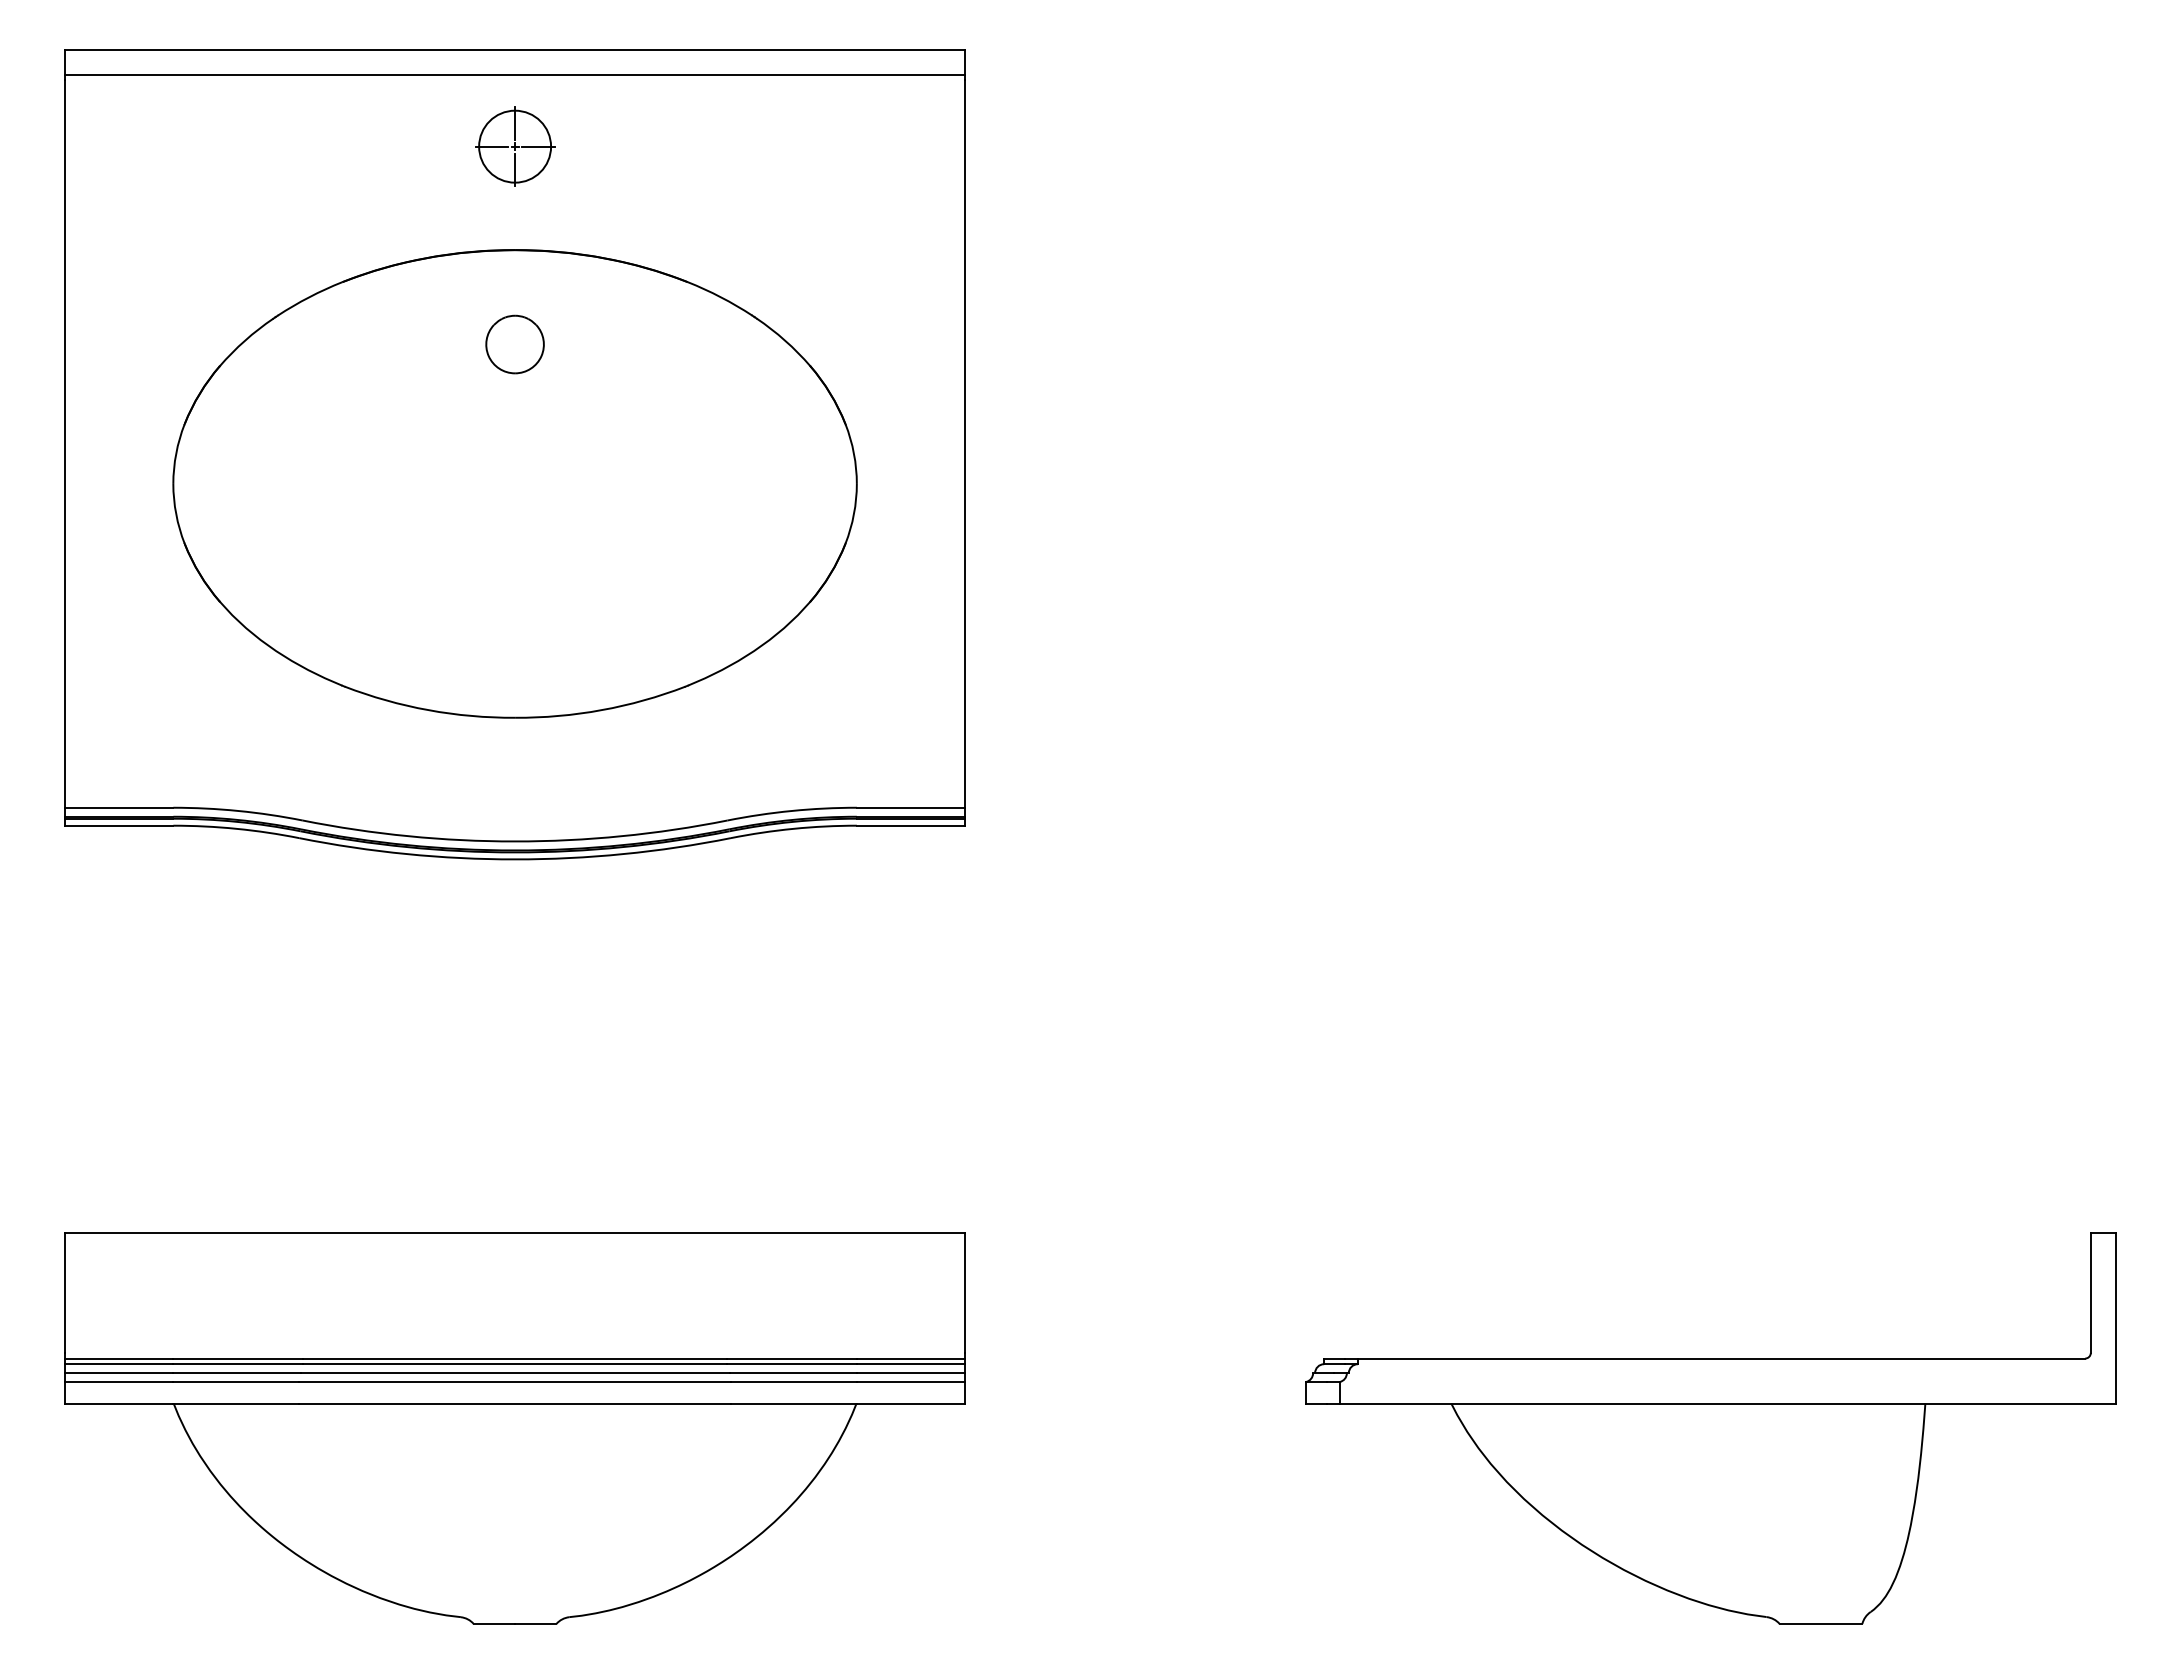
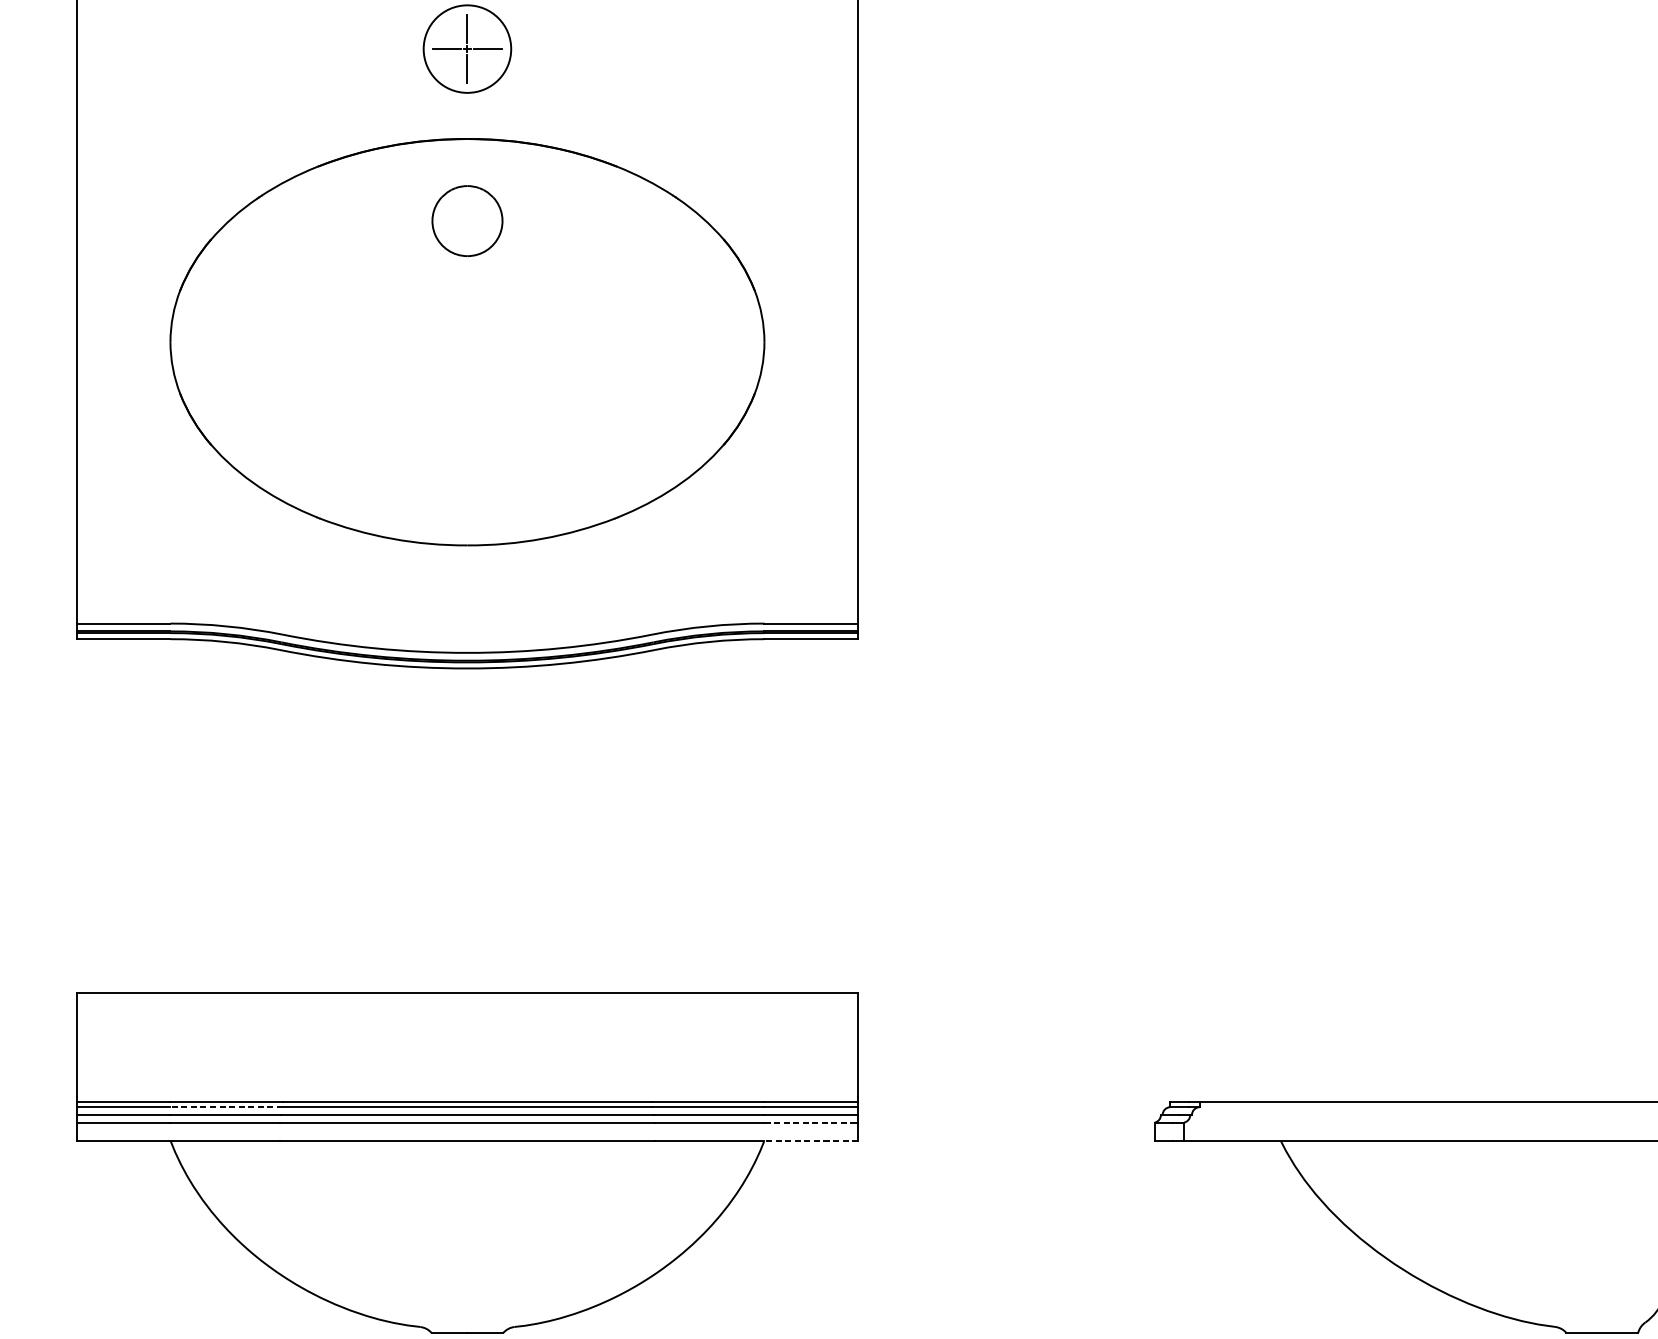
circle: (515, 146) -> (467, 48), size x1.4
part: (514, 344) -> (466, 221), size x1.4
line: (238, 1364) -> (227, 1107), solid -> dashed
line: (910, 1381) -> (811, 1122), solid -> dashed
line: (910, 1403) -> (811, 1141), solid -> dashed

